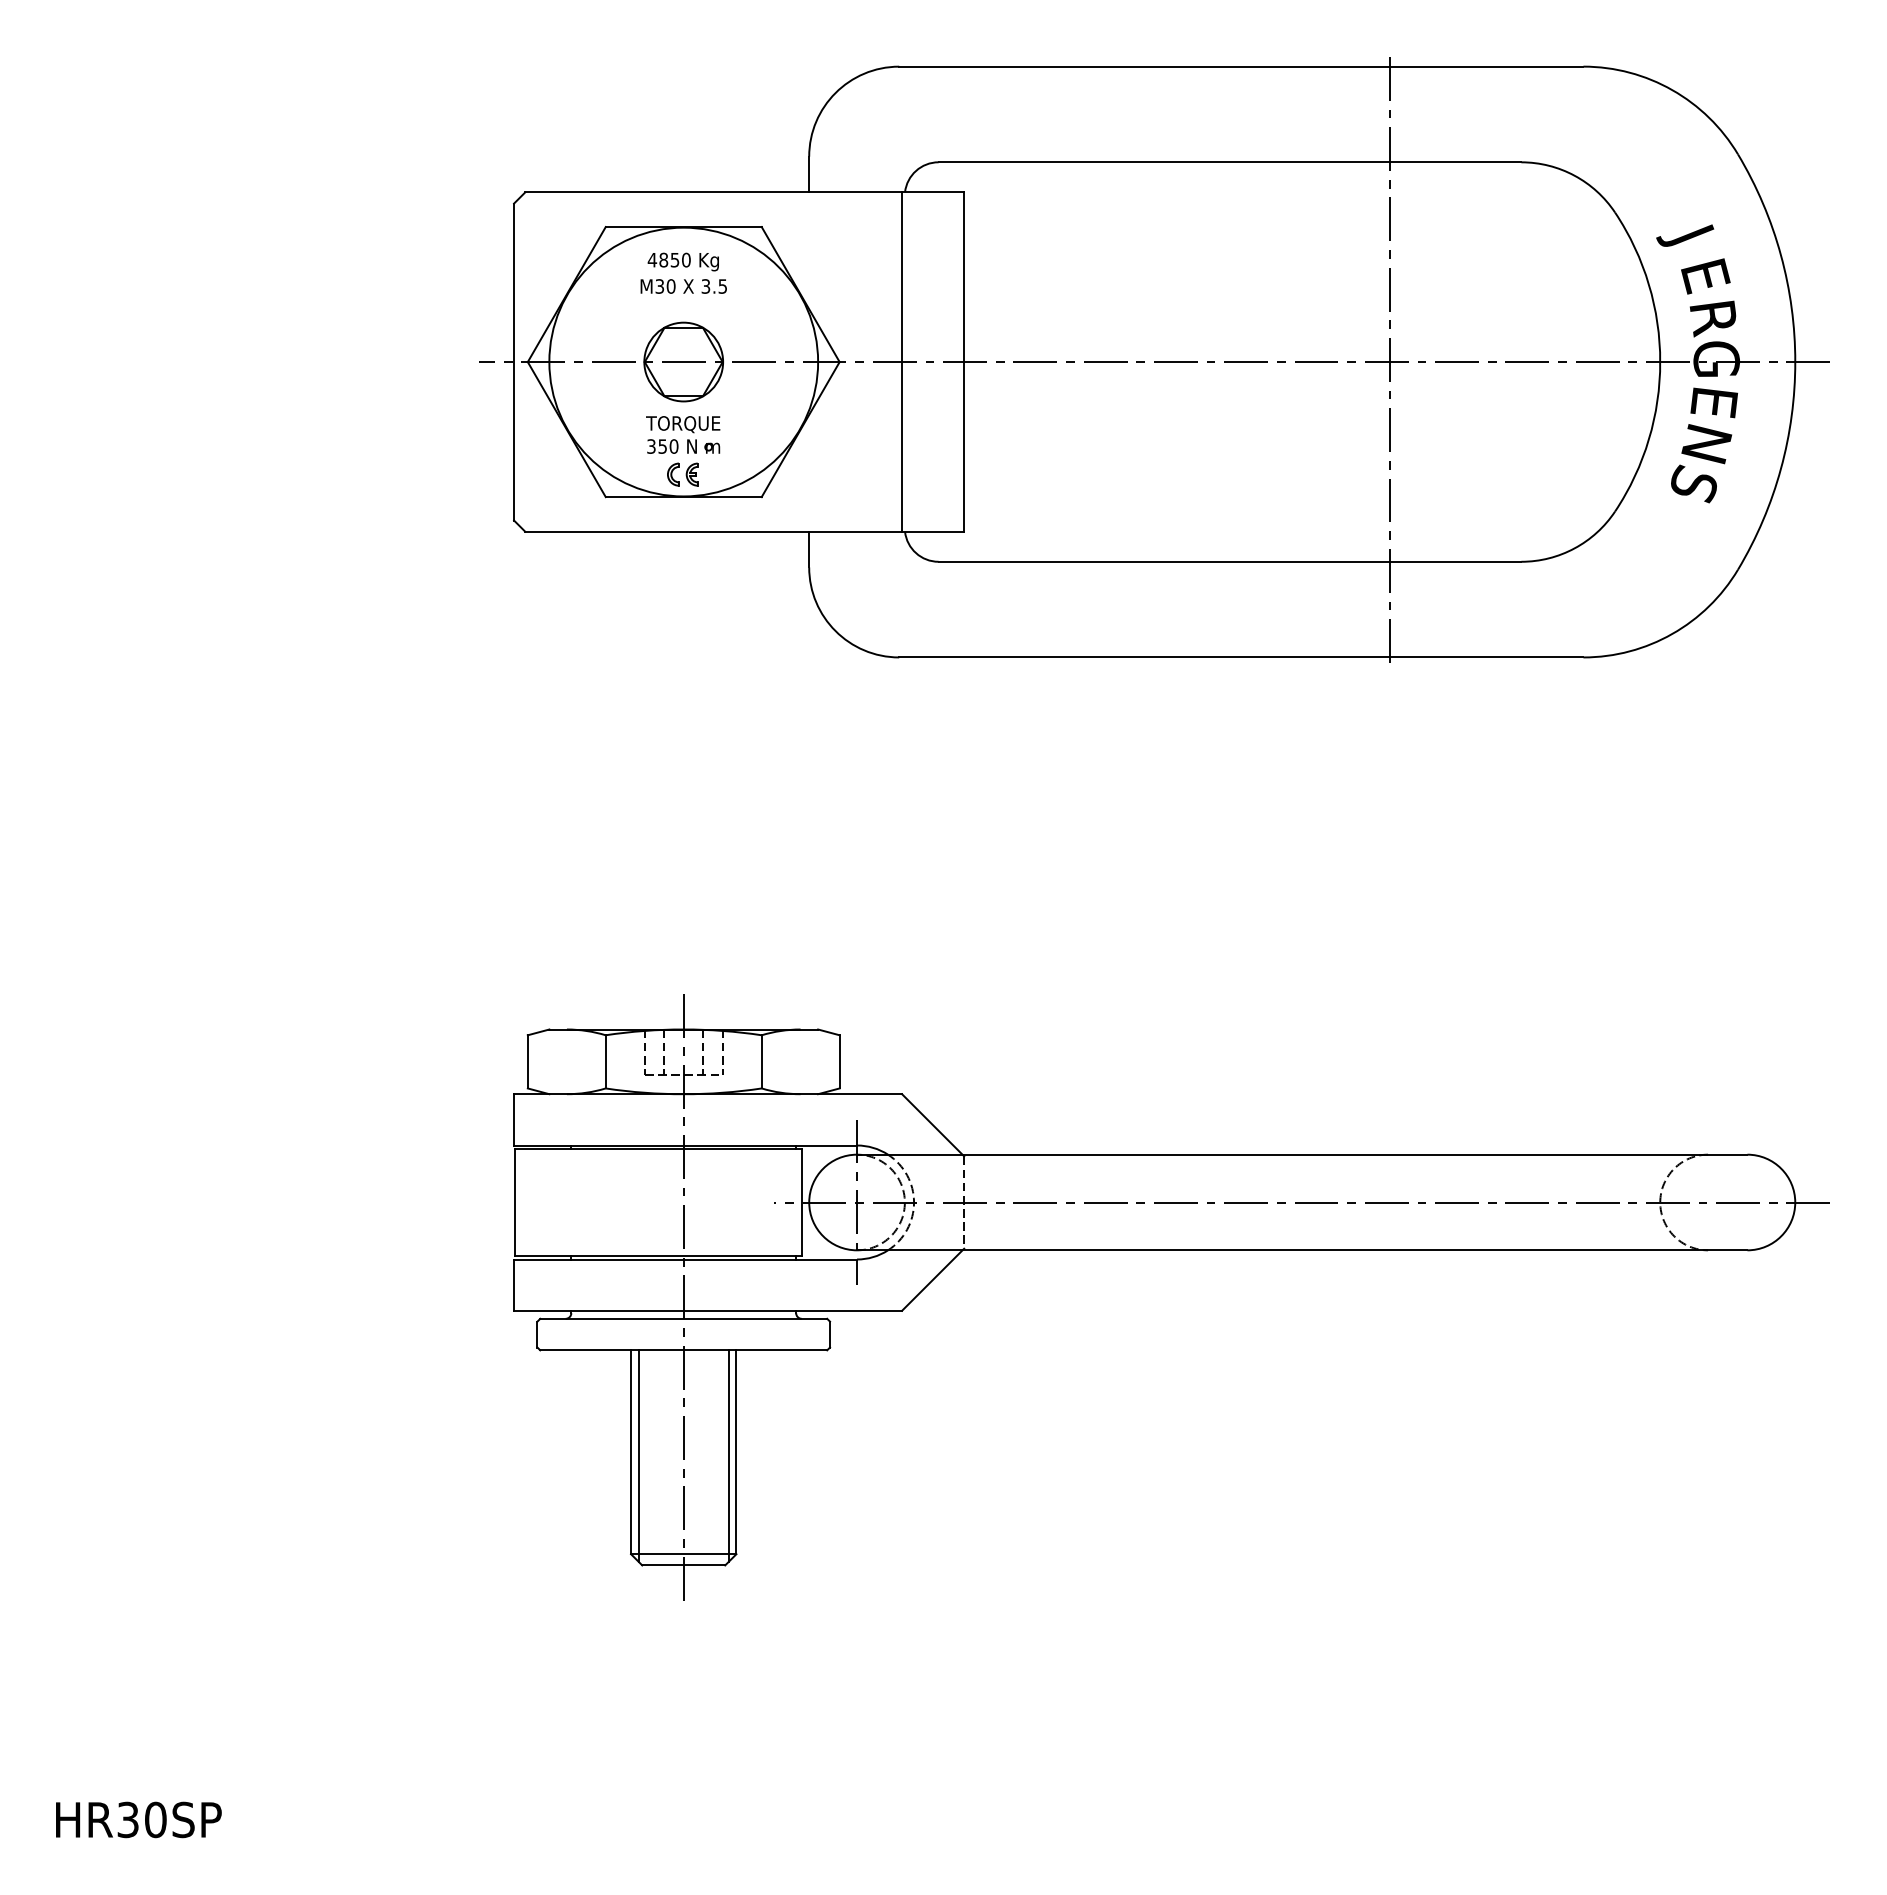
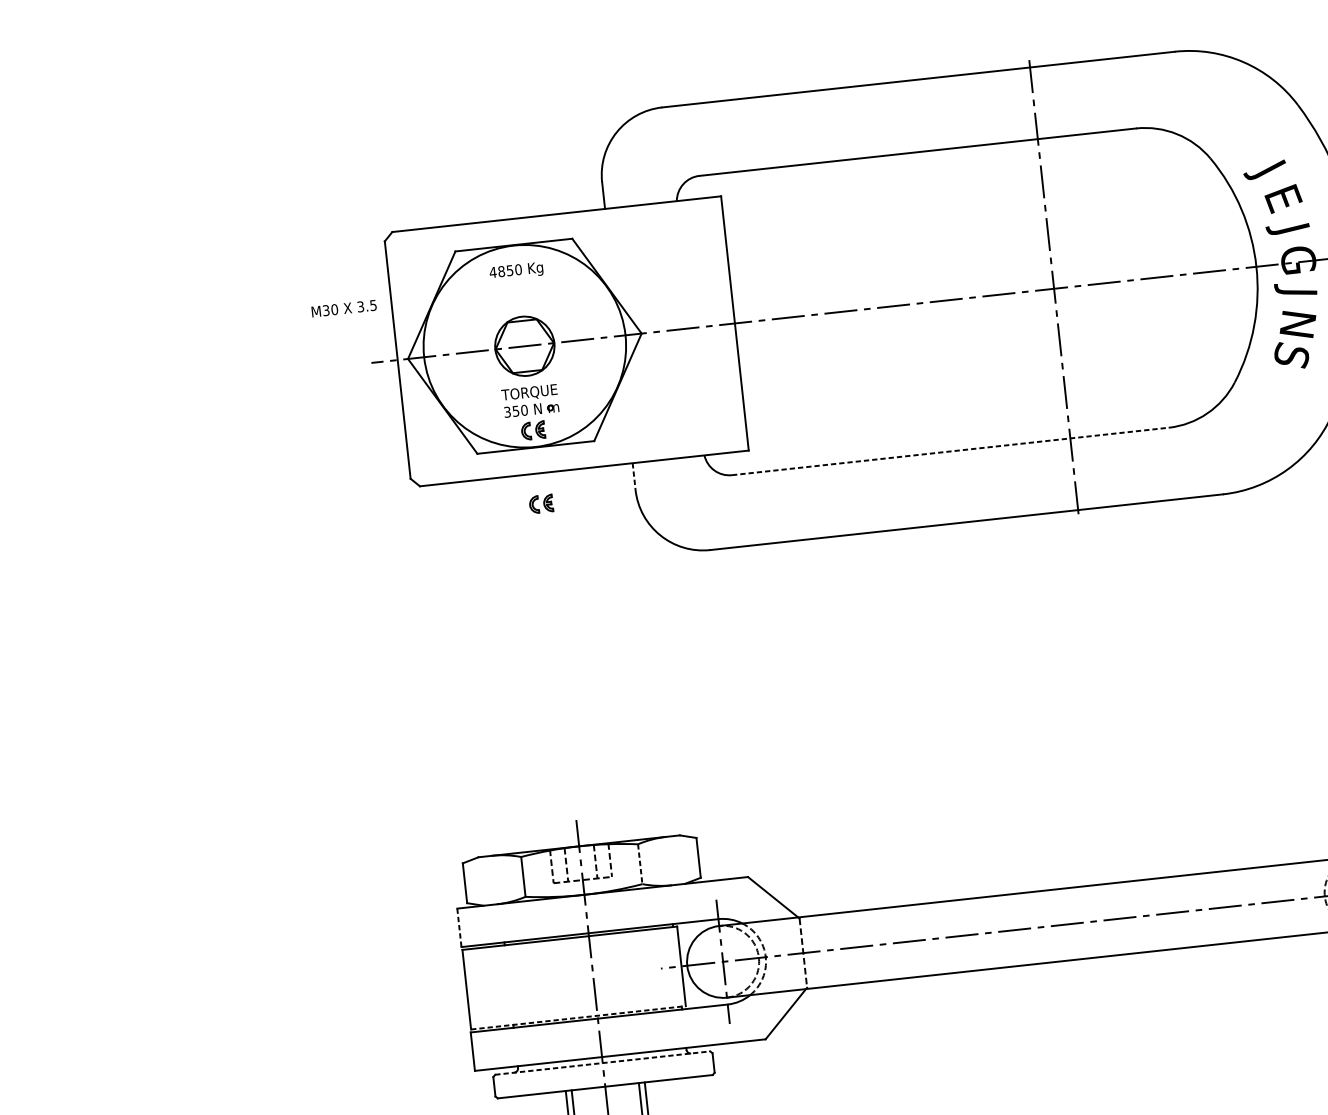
text: (683, 286) -> (343, 308), moved
text: (1707, 318) -> (1288, 230), R -> J
line: (902, 361) -> (688, 328), removed
text: (1709, 402) -> (1296, 293), E -> J
line: (809, 549) -> (634, 476), solid -> dashed
line: (1230, 561) -> (950, 451), solid -> dashed
part: (682, 572) -> (541, 504), added
line: (761, 1061) -> (640, 863), solid -> dashed
line: (514, 1119) -> (459, 927), solid -> dashed
line: (658, 1255) -> (578, 1017), solid -> dashed
line: (684, 1318) -> (603, 1062), solid -> dashed

